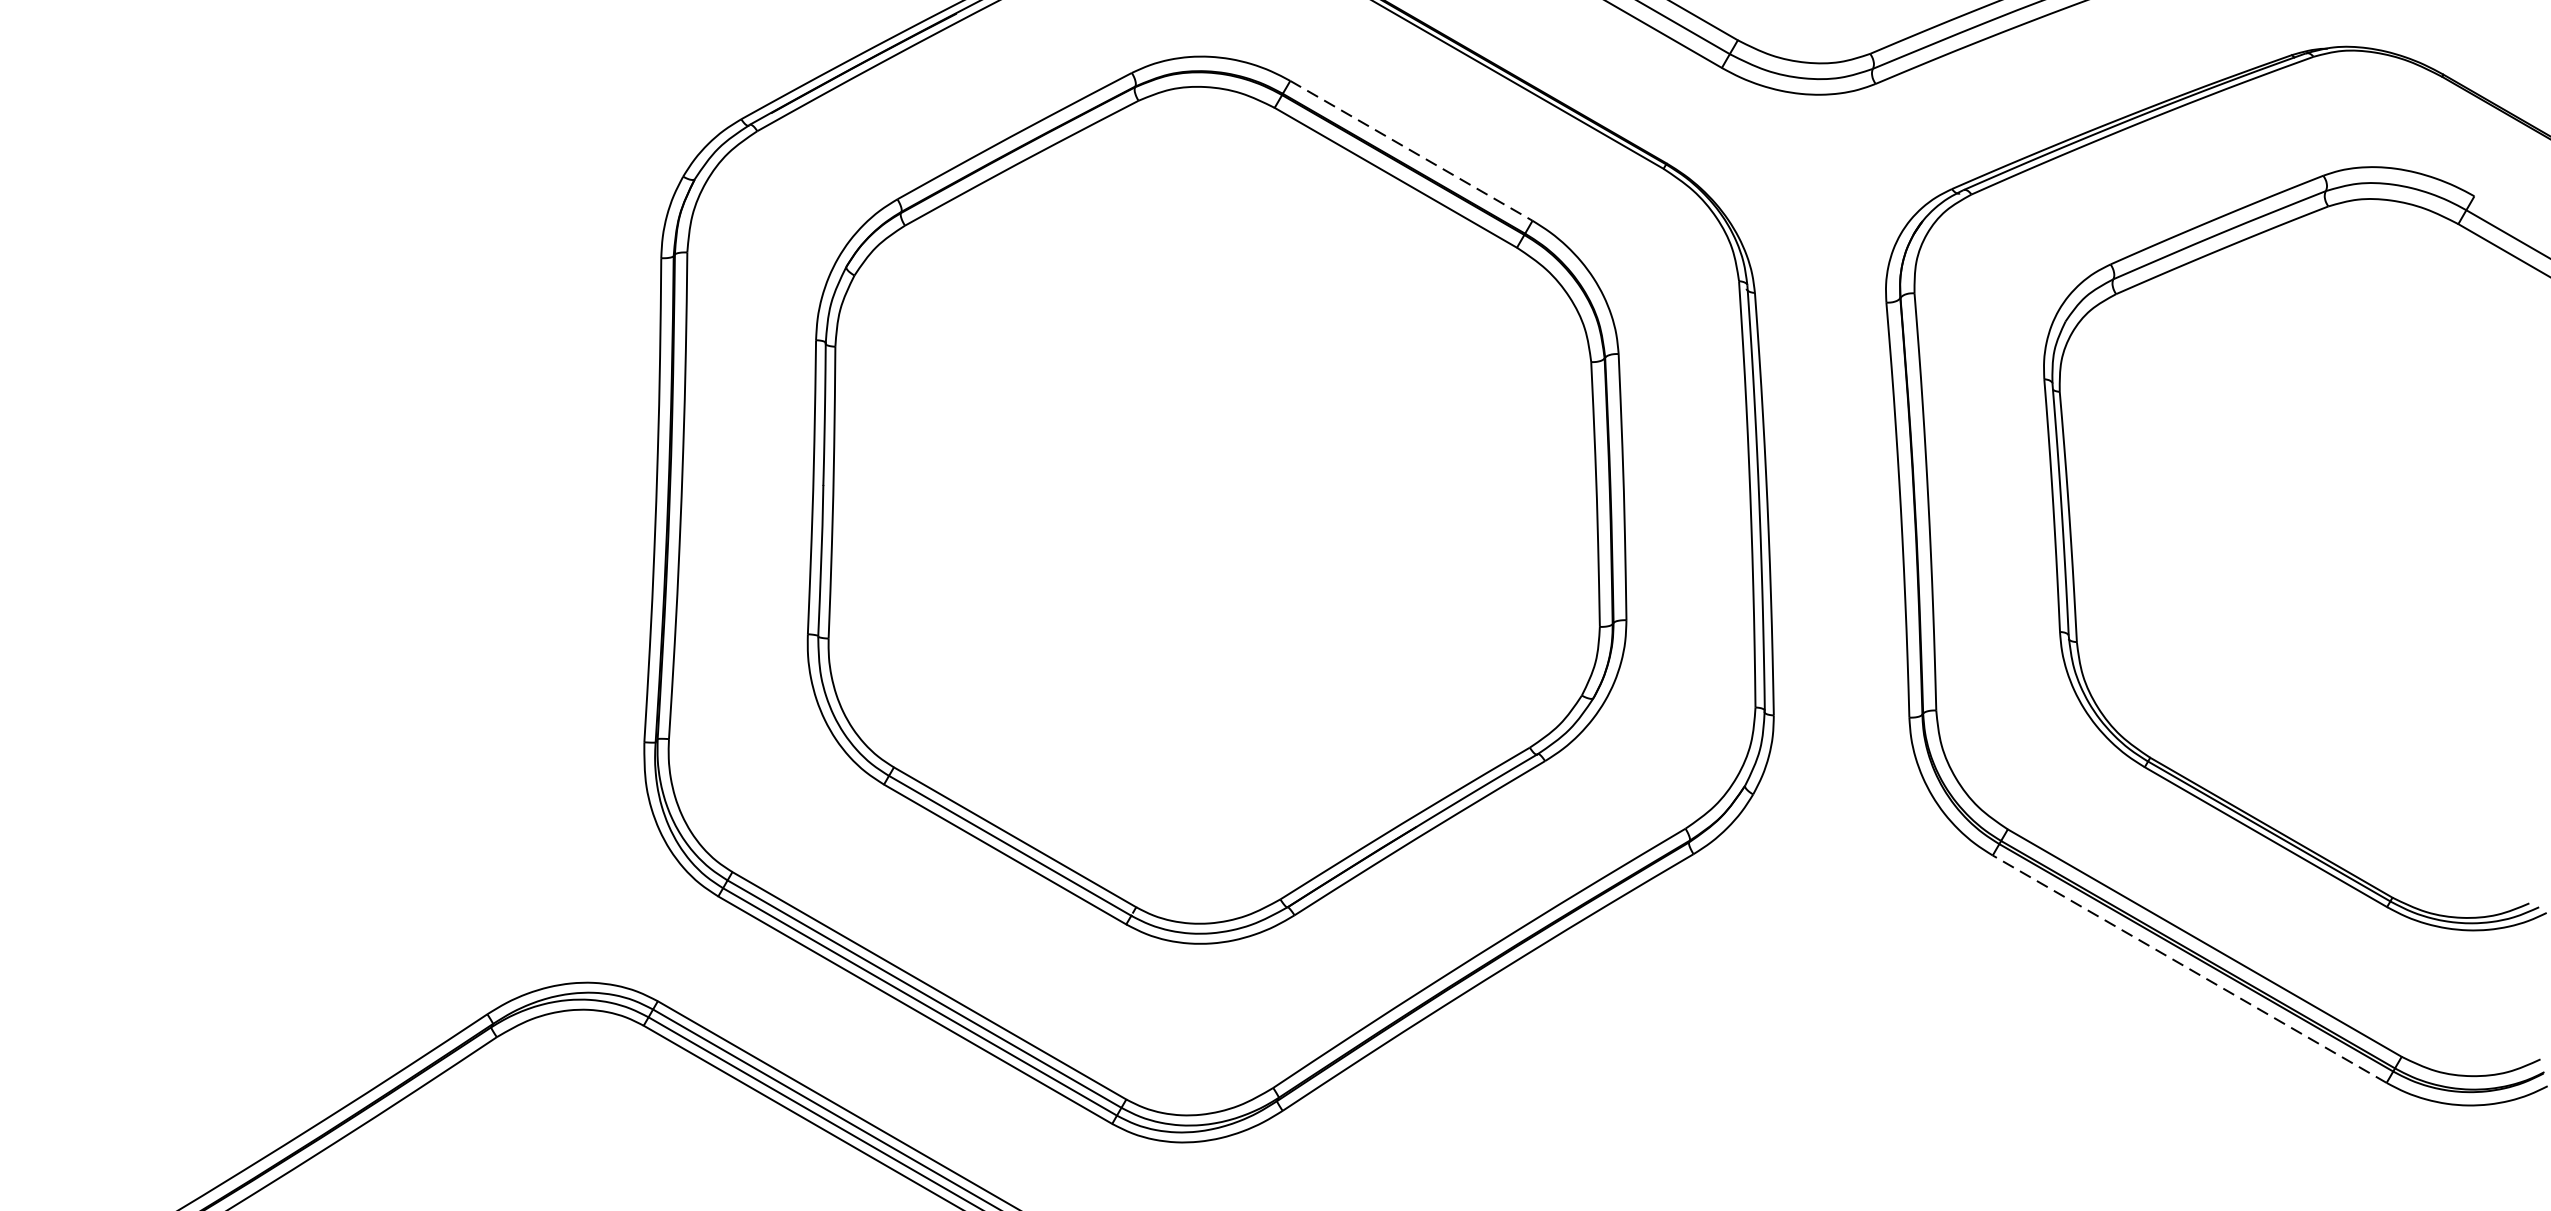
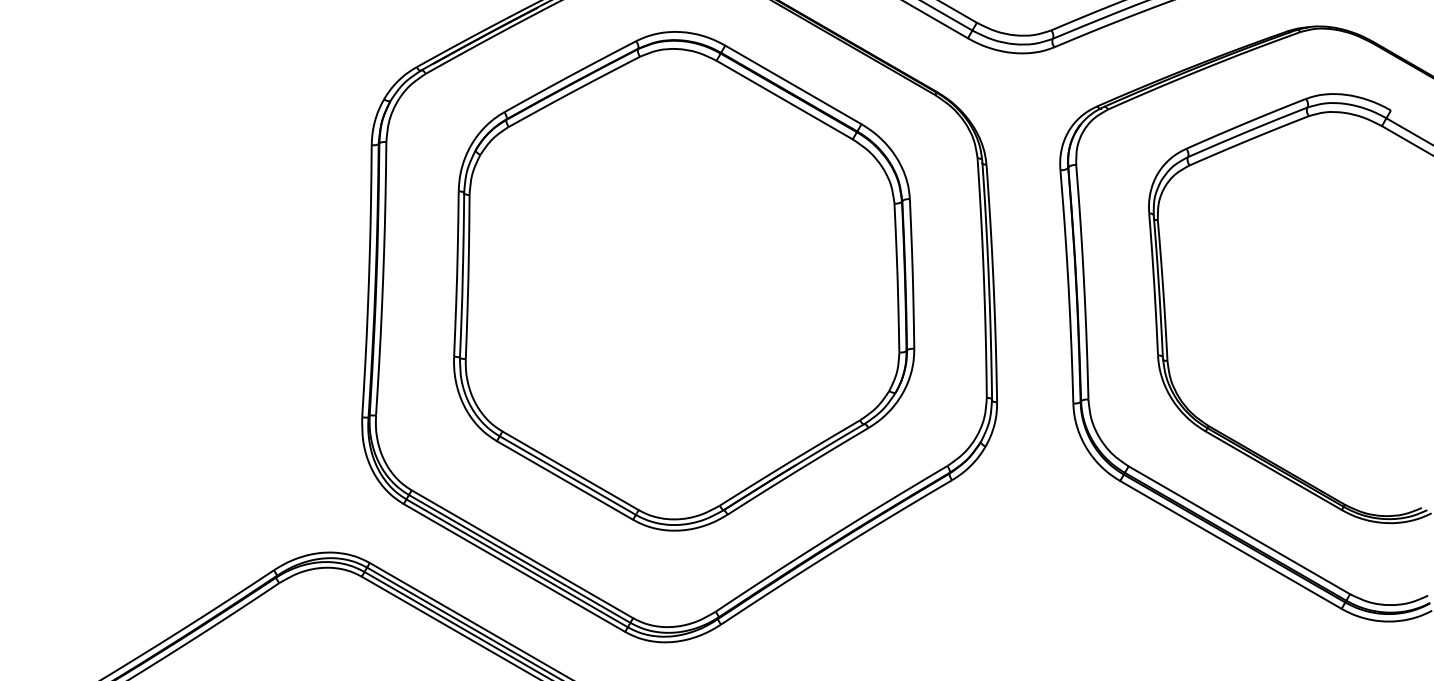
line: (1411, 150) -> (793, 84), dashed -> solid
line: (2188, 968) -> (1230, 544), dashed -> solid

